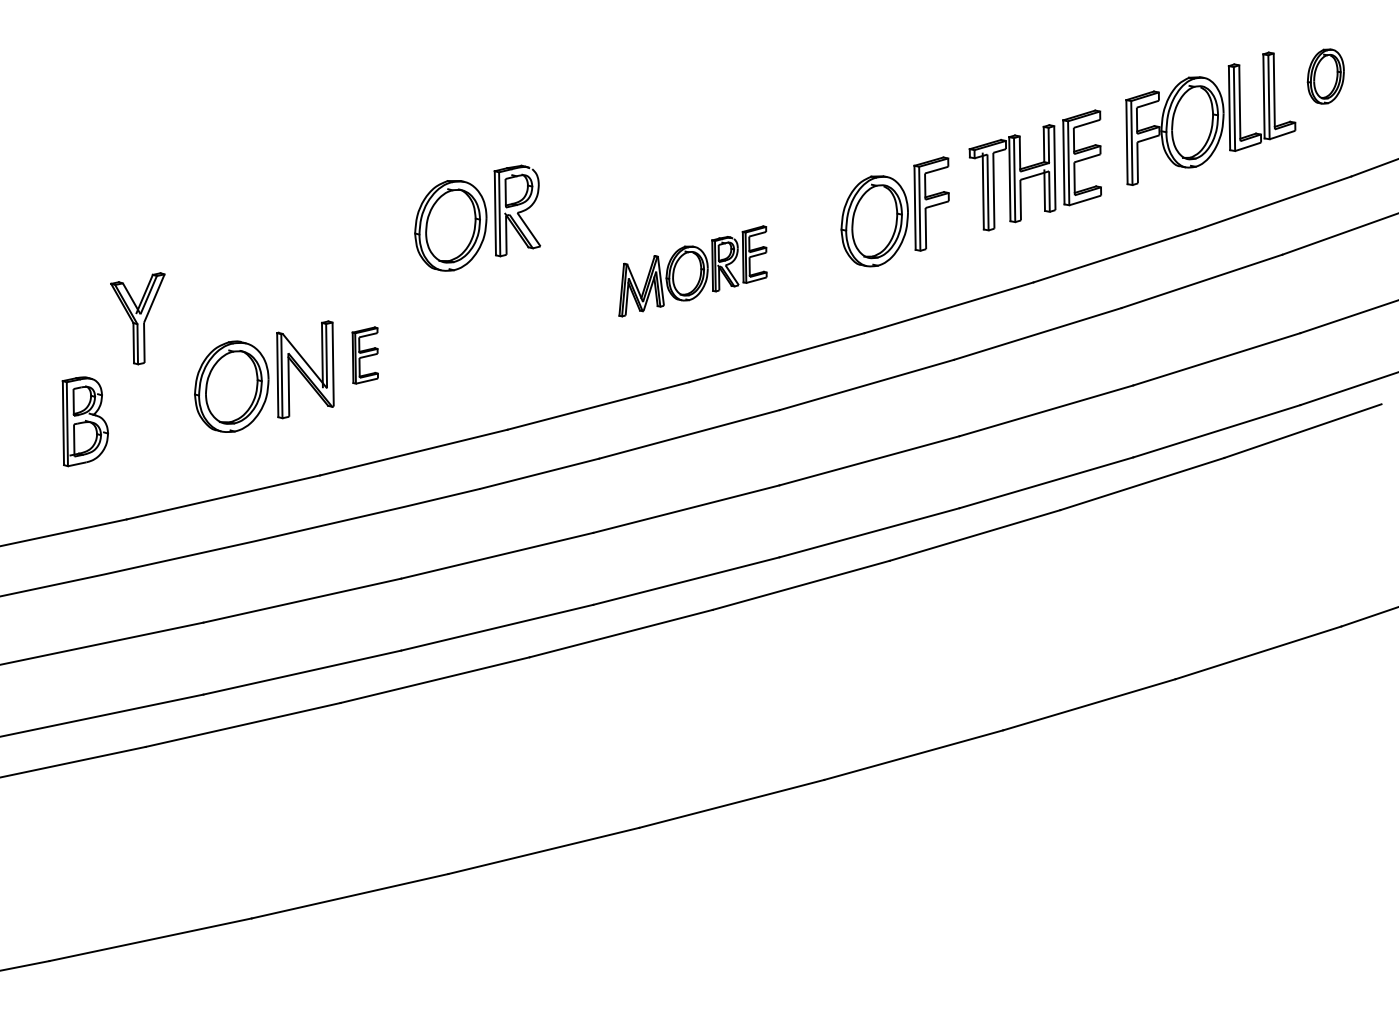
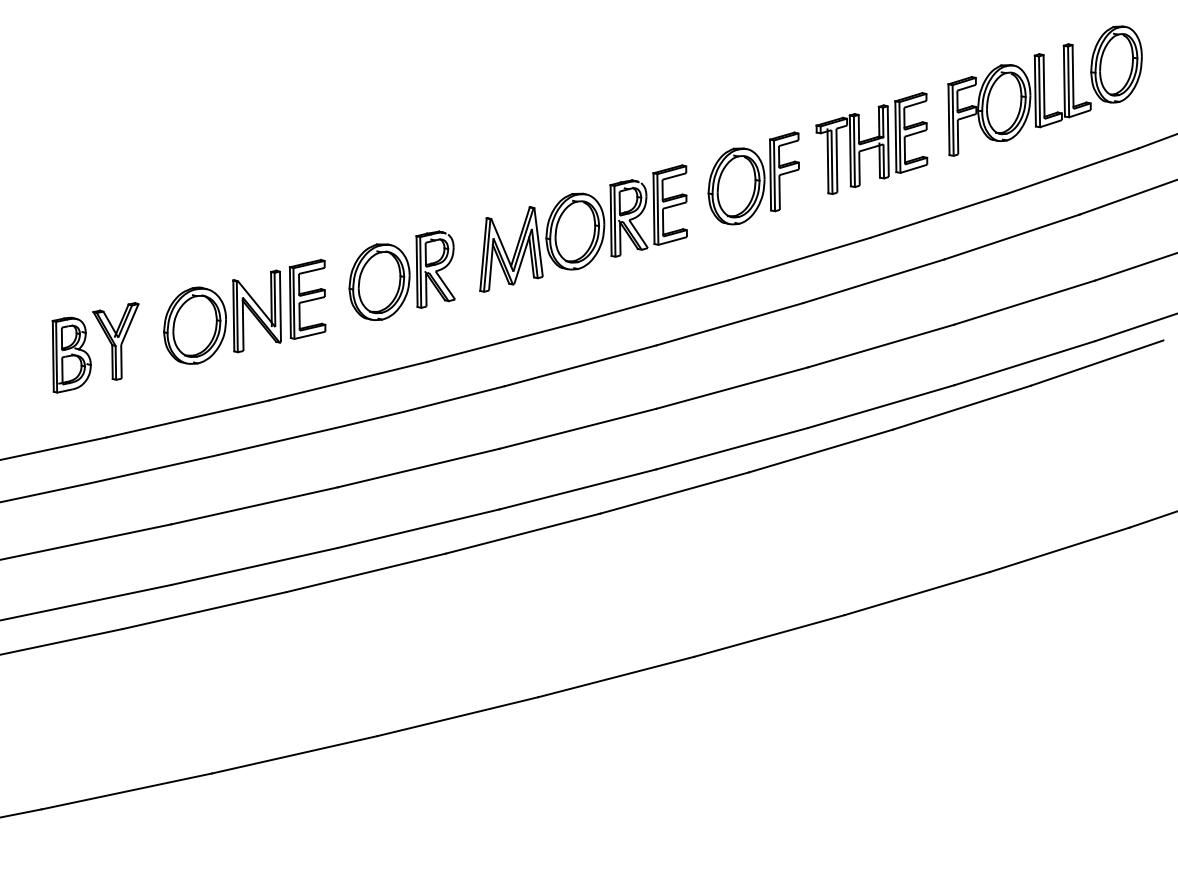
part: (1325, 76) -> (1116, 64), size x1.67
part: (476, 217) -> (401, 275), moved
part: (692, 271) -> (583, 228), size x1.67
part: (137, 318) -> (115, 341), moved
part: (365, 355) -> (307, 299), size x1.67

